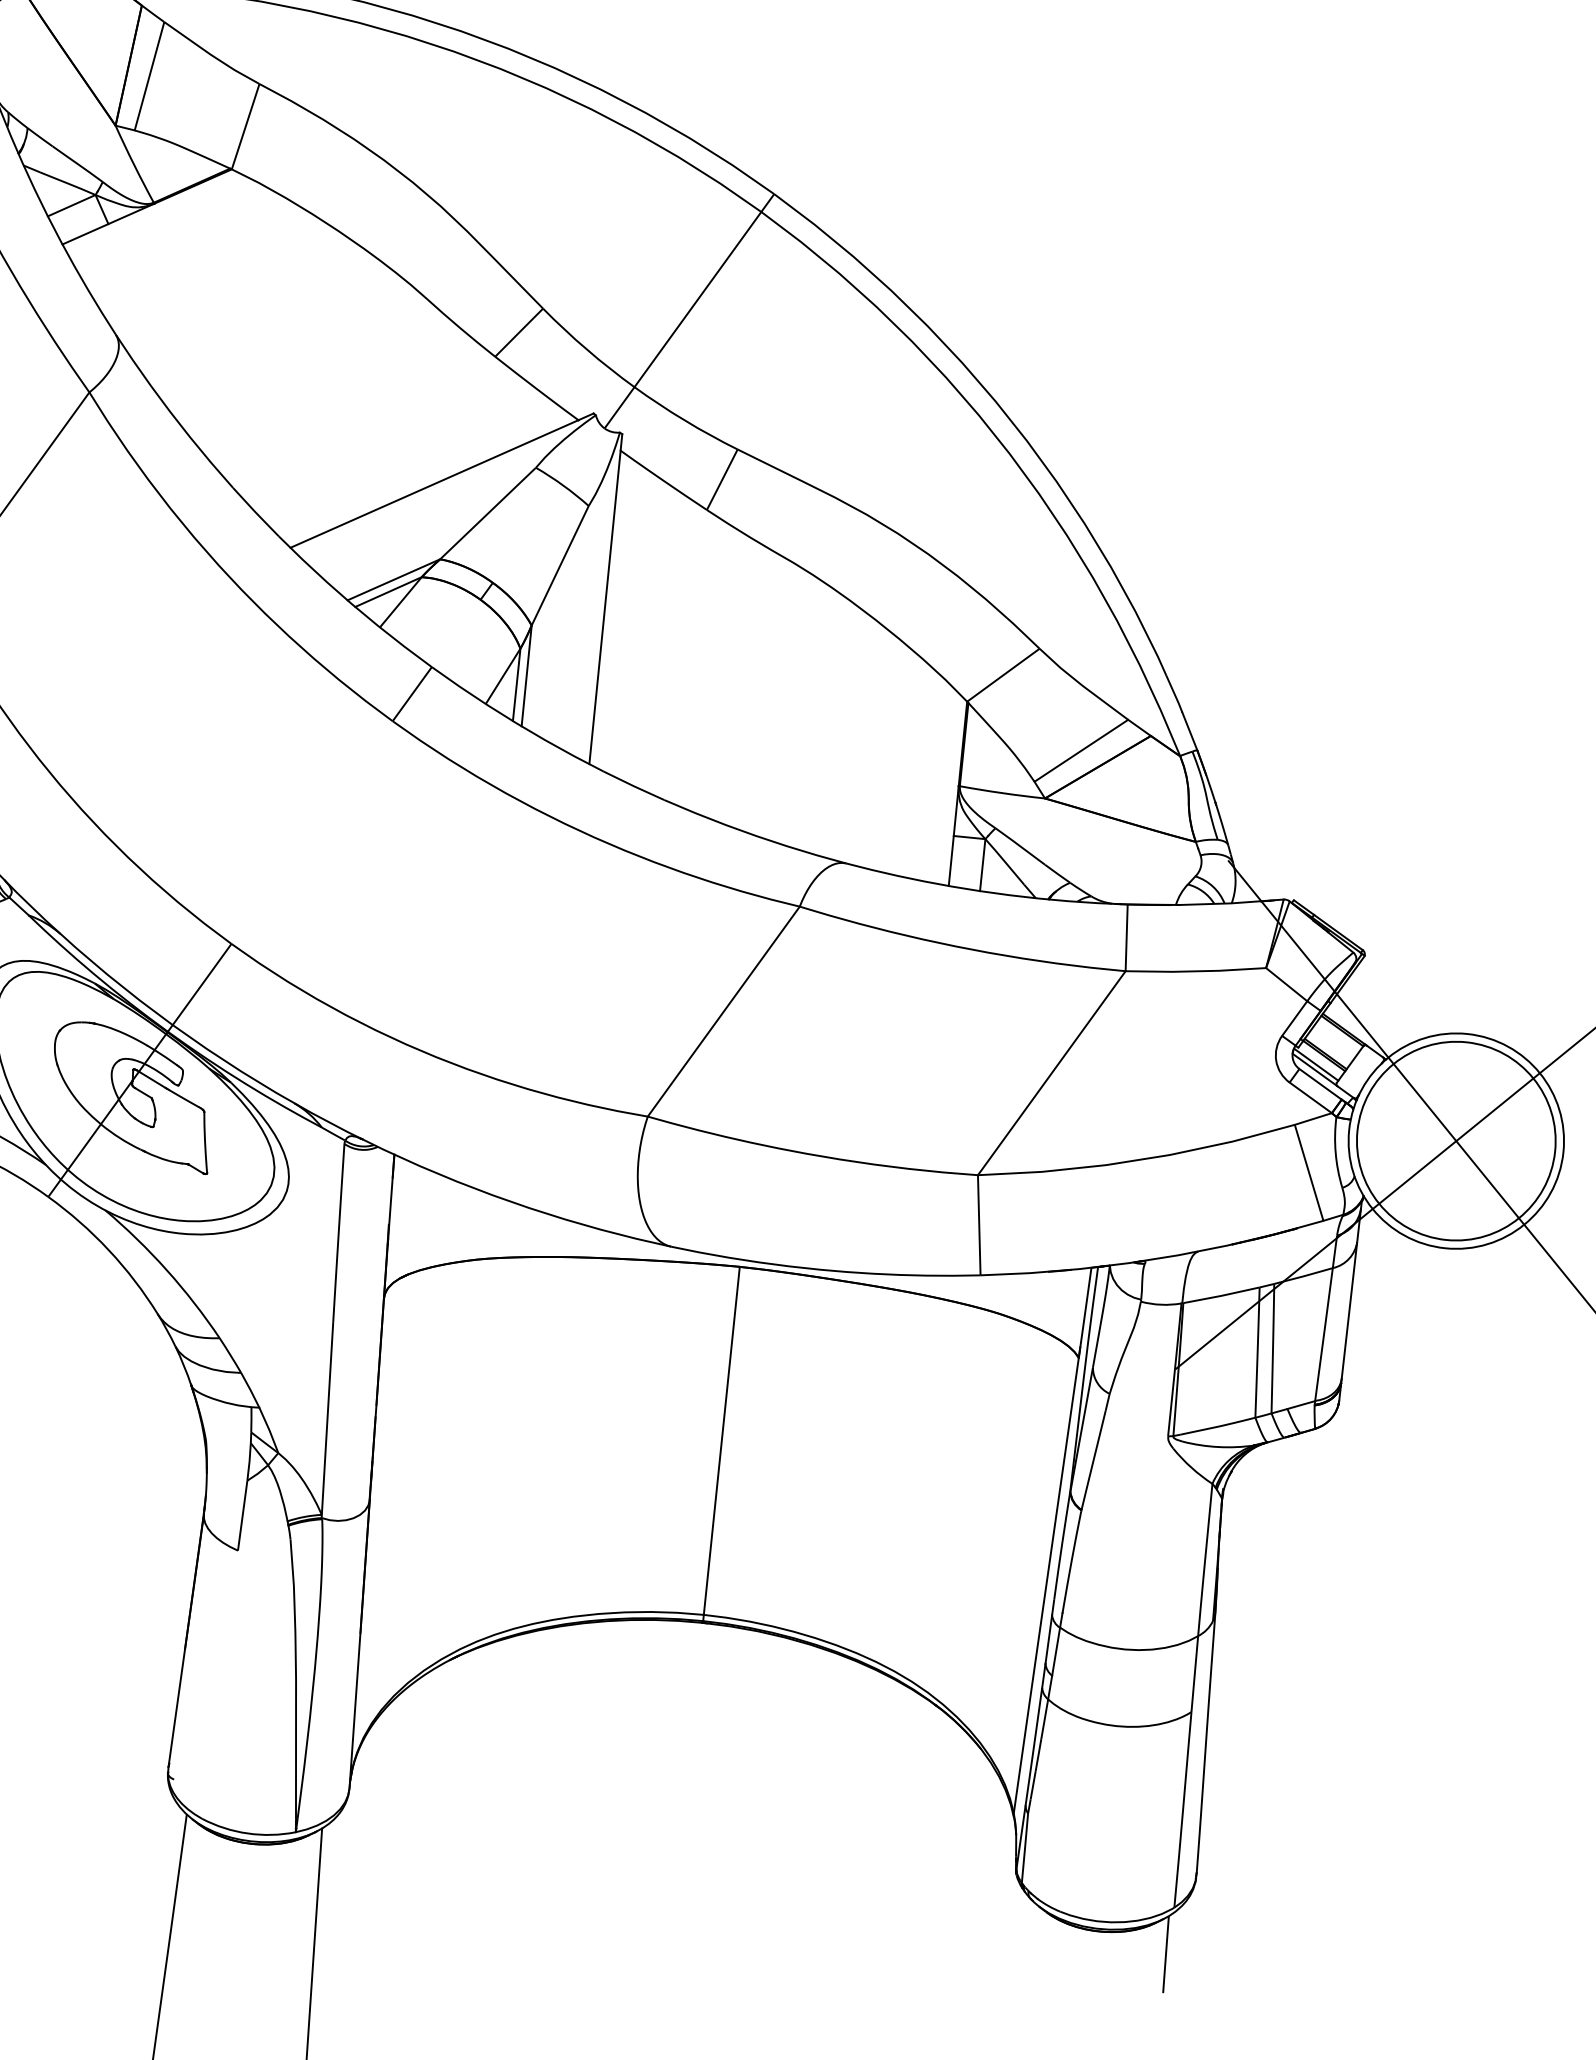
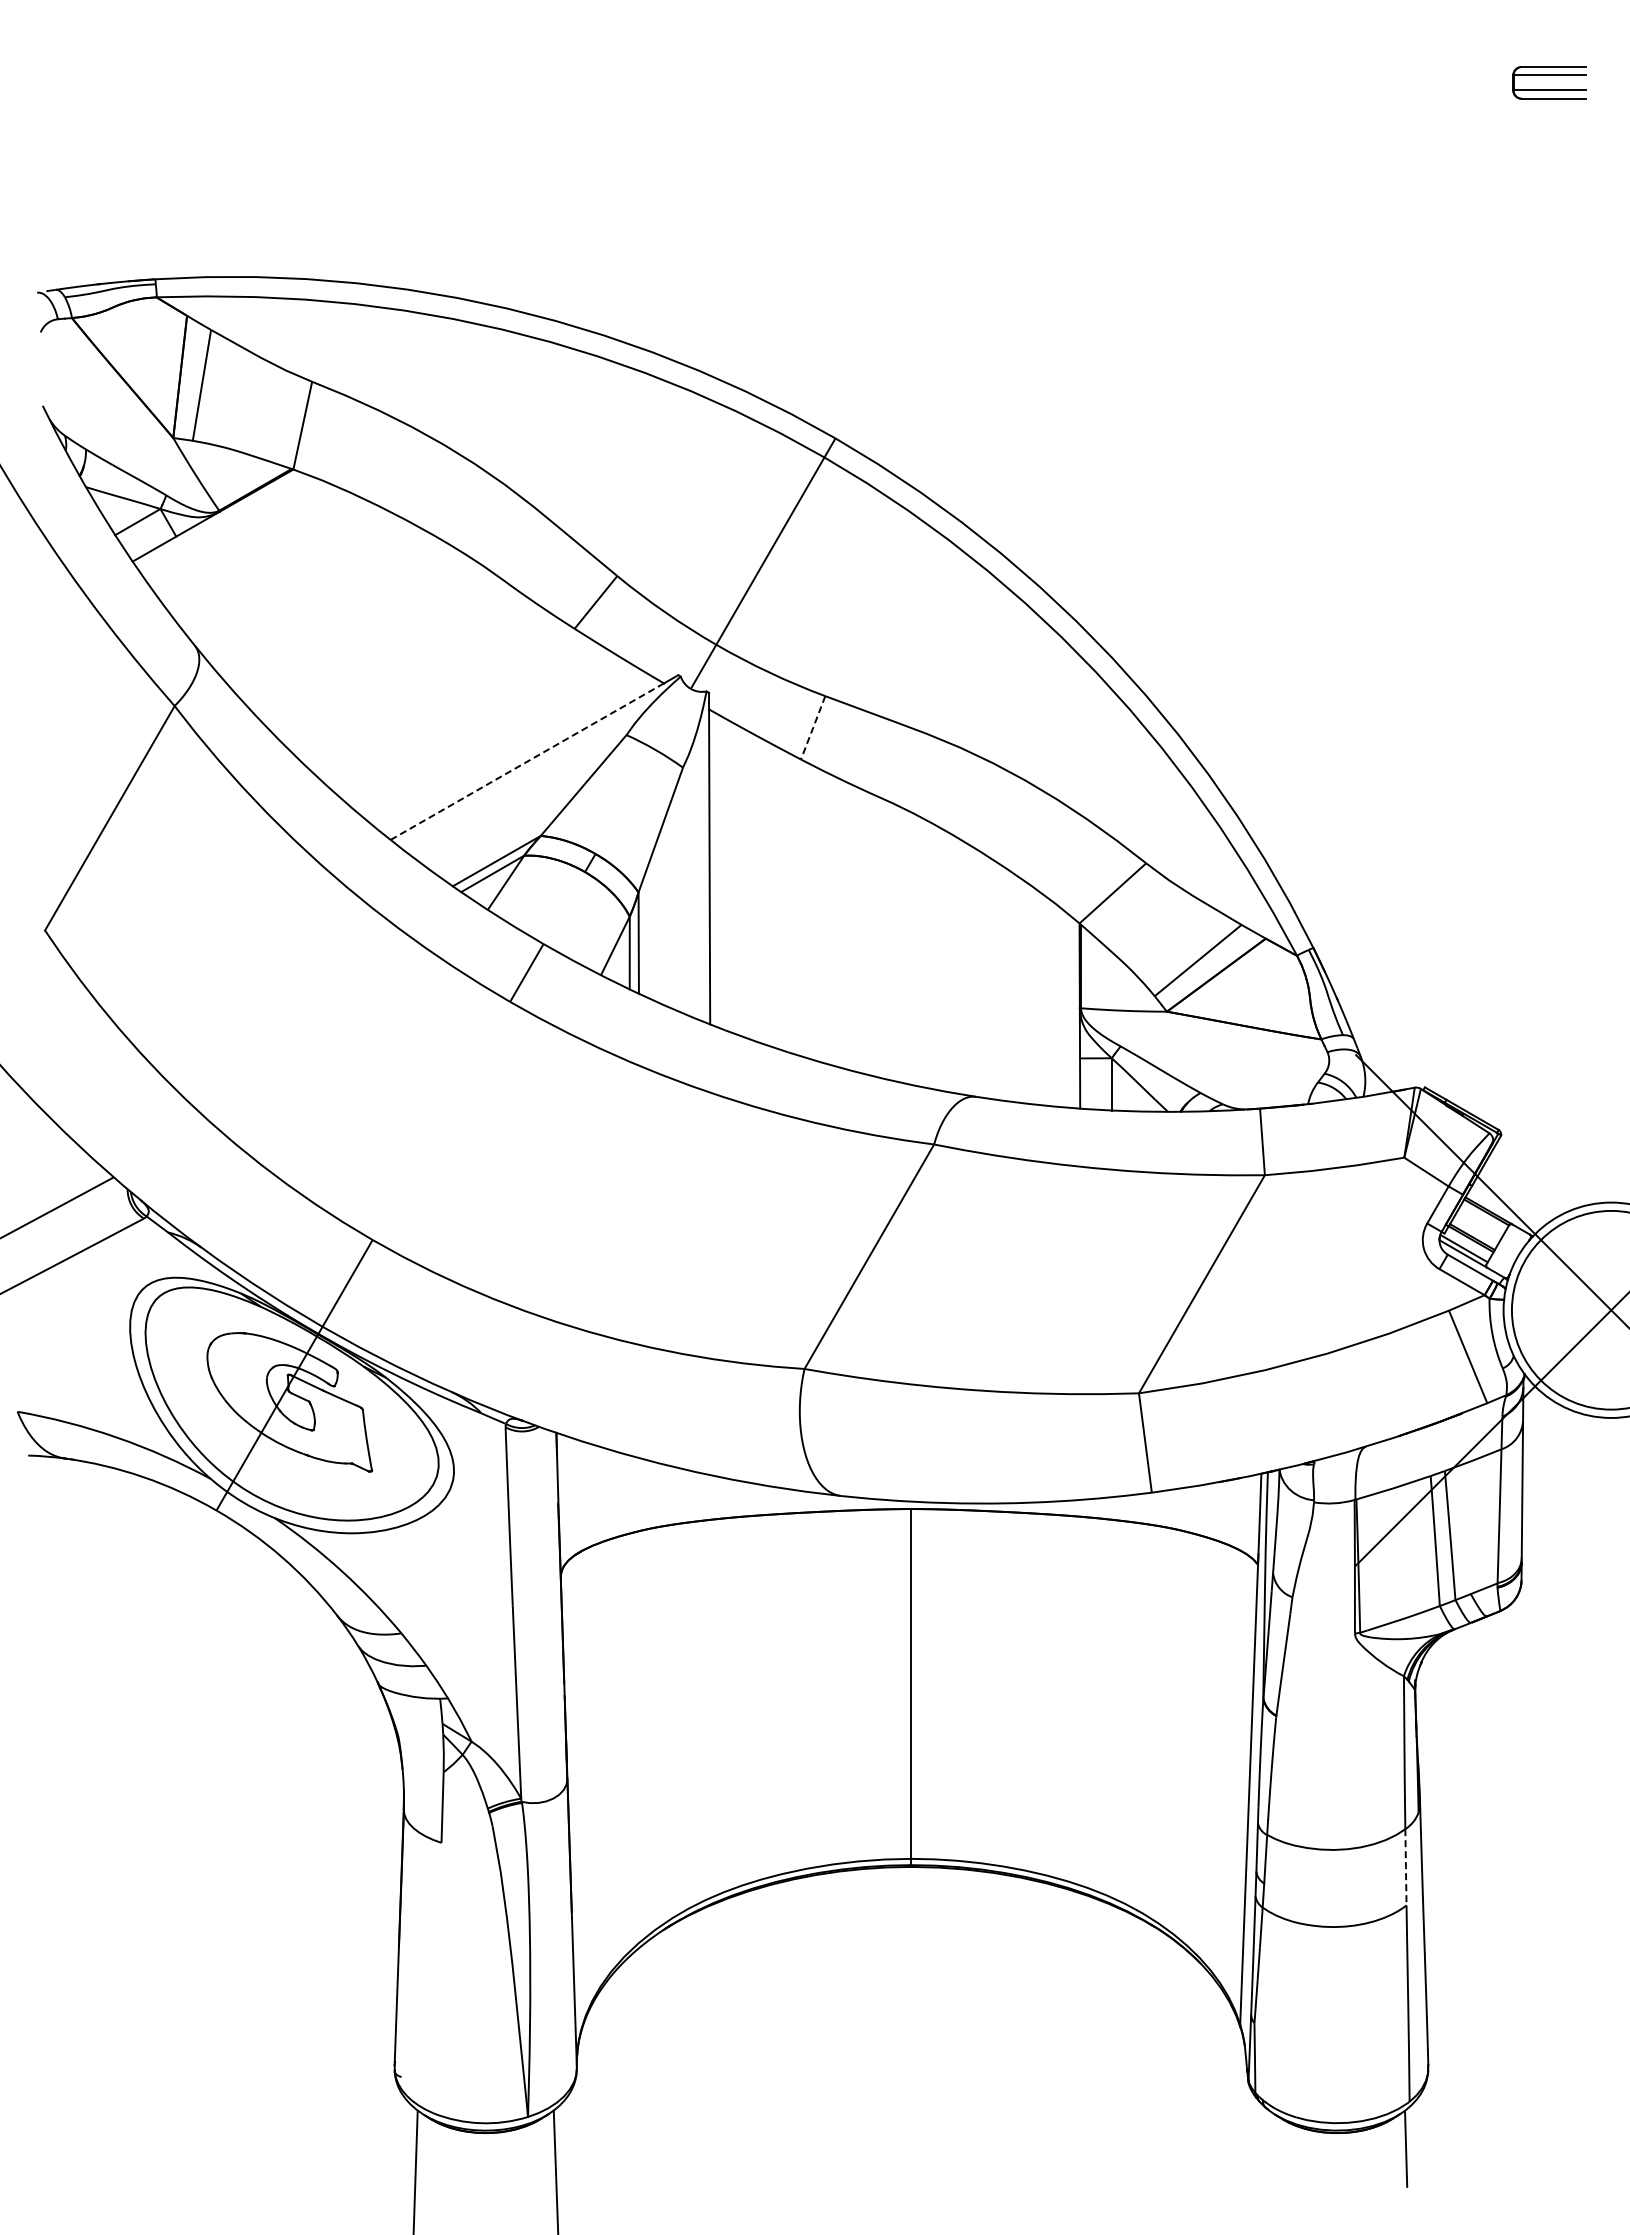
line: (722, 479) -> (813, 727), solid -> dashed
line: (434, 483) -> (527, 761), solid -> dashed
line: (1194, 1674) -> (1405, 1867), solid -> dashed

